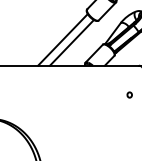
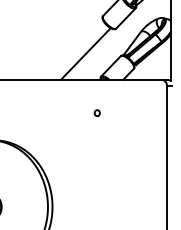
line: (62, 39) -> (75, 50), removed
part: (129, 95) -> (96, 113), moved

